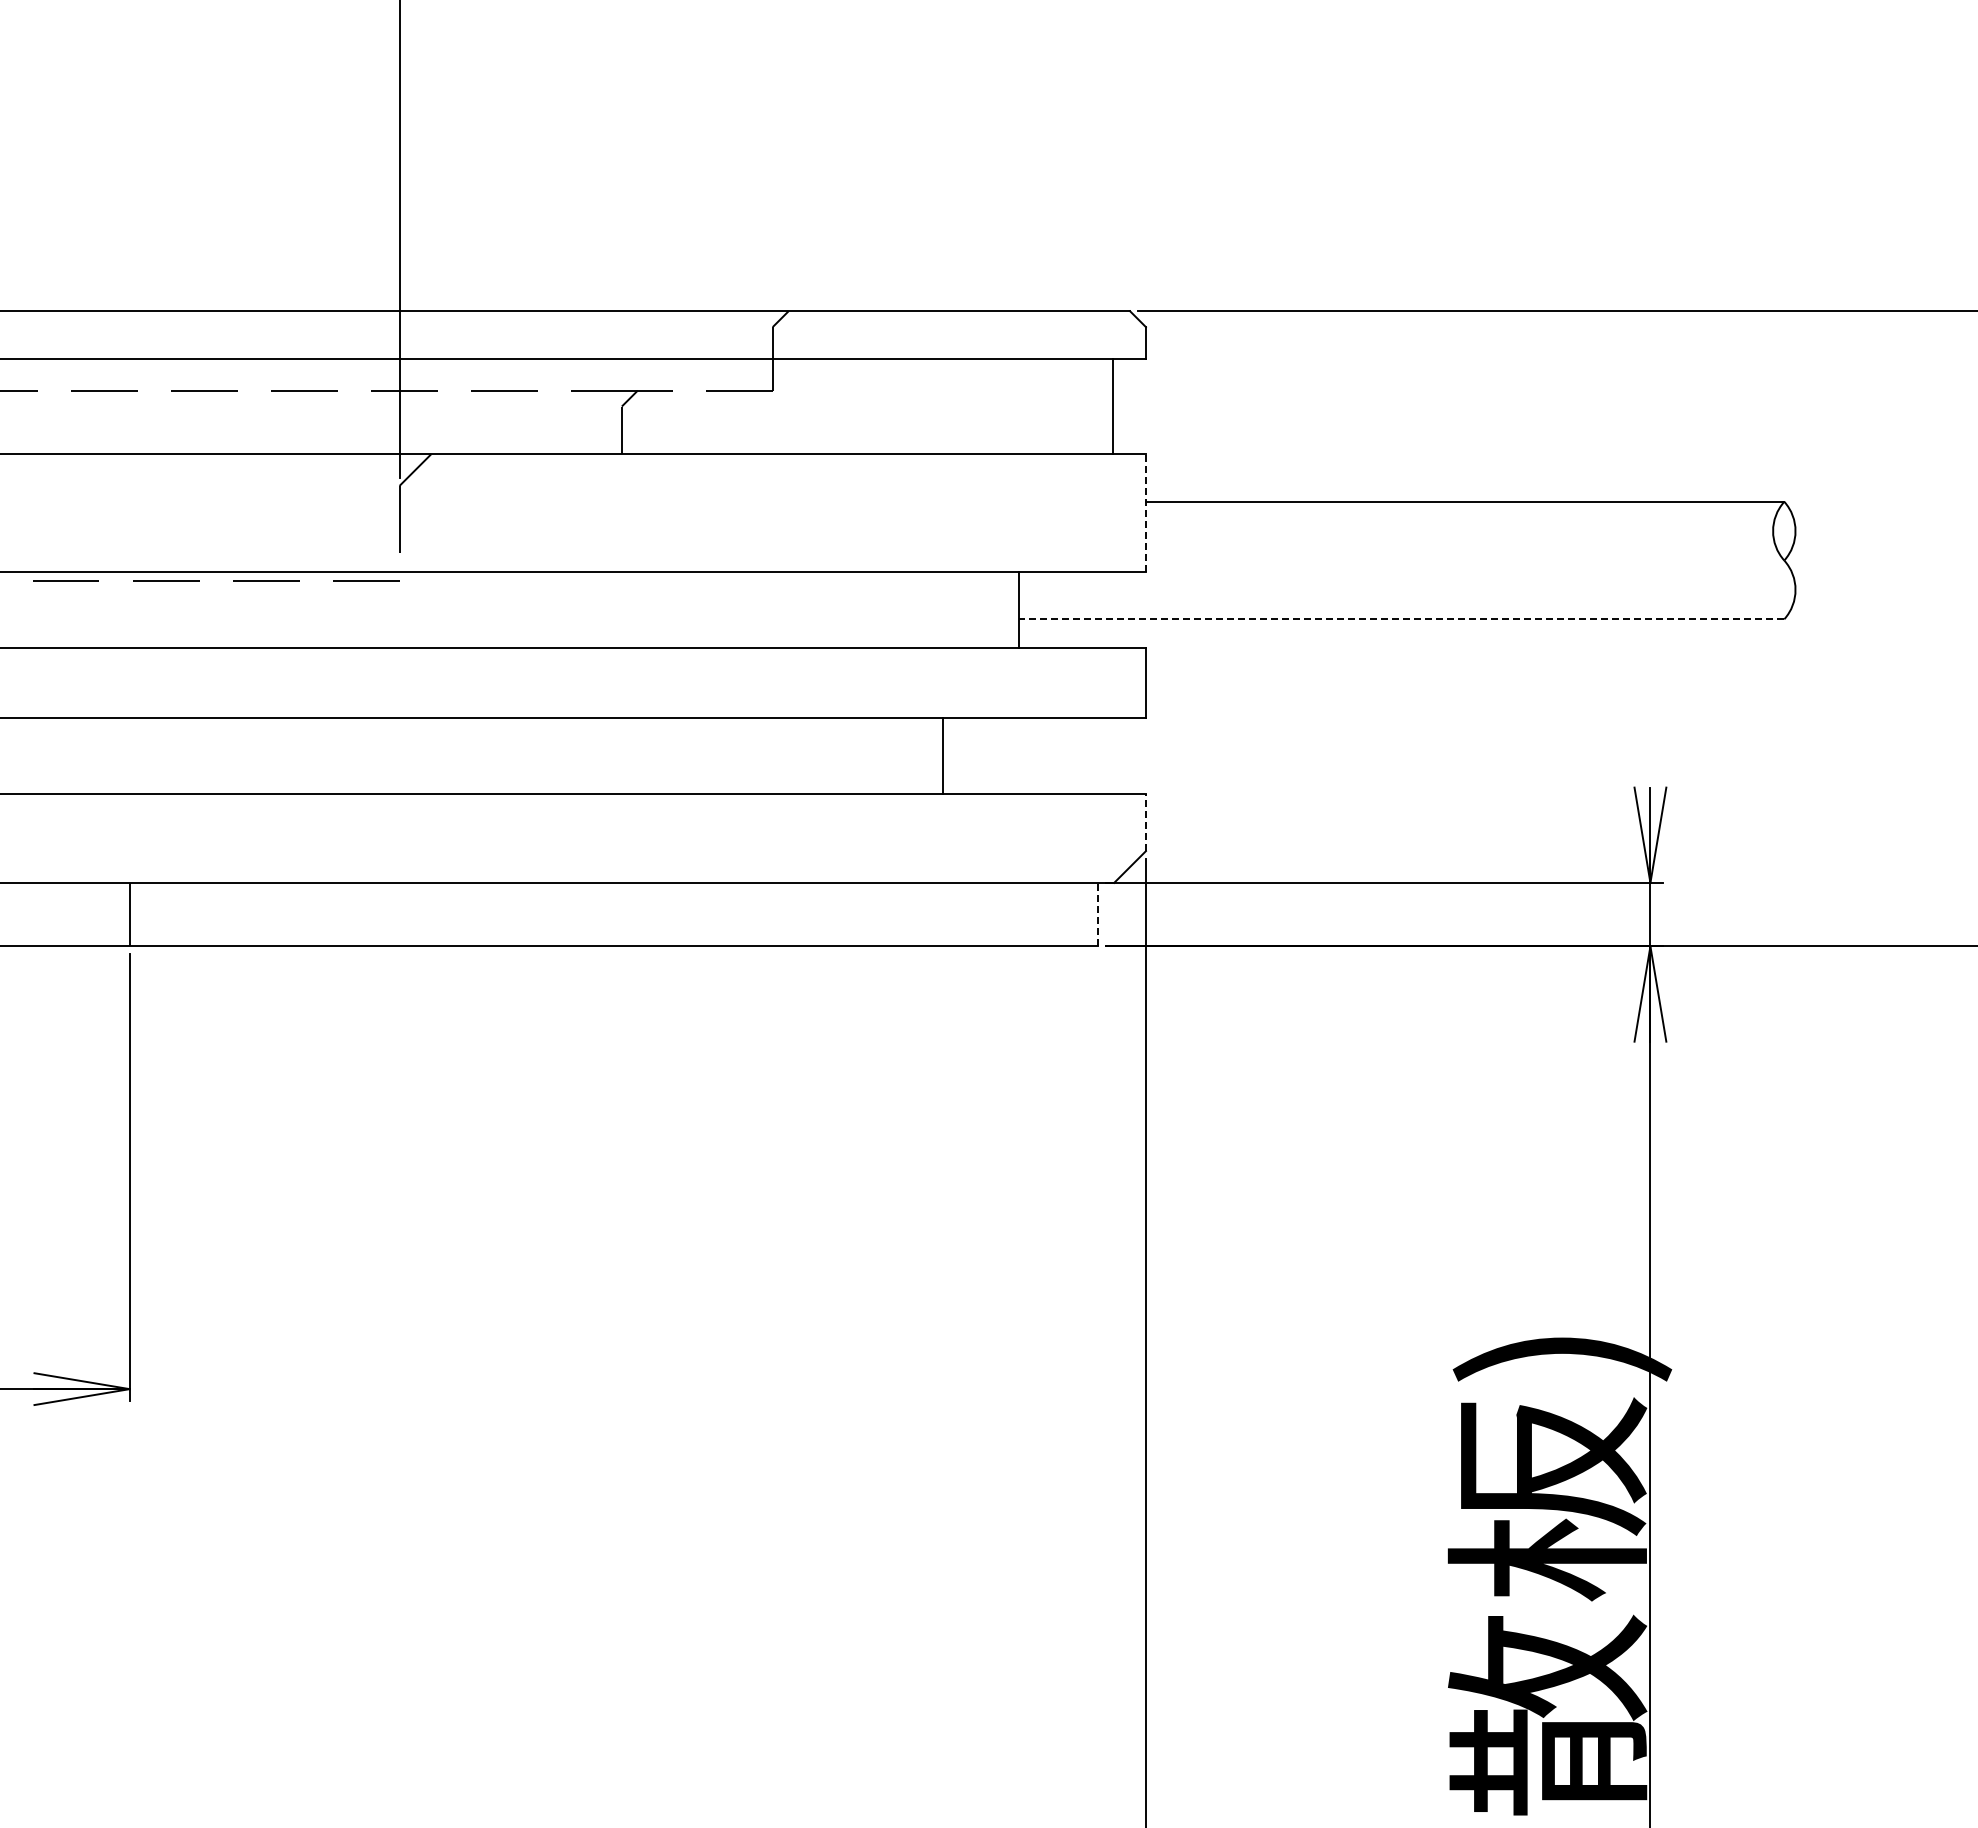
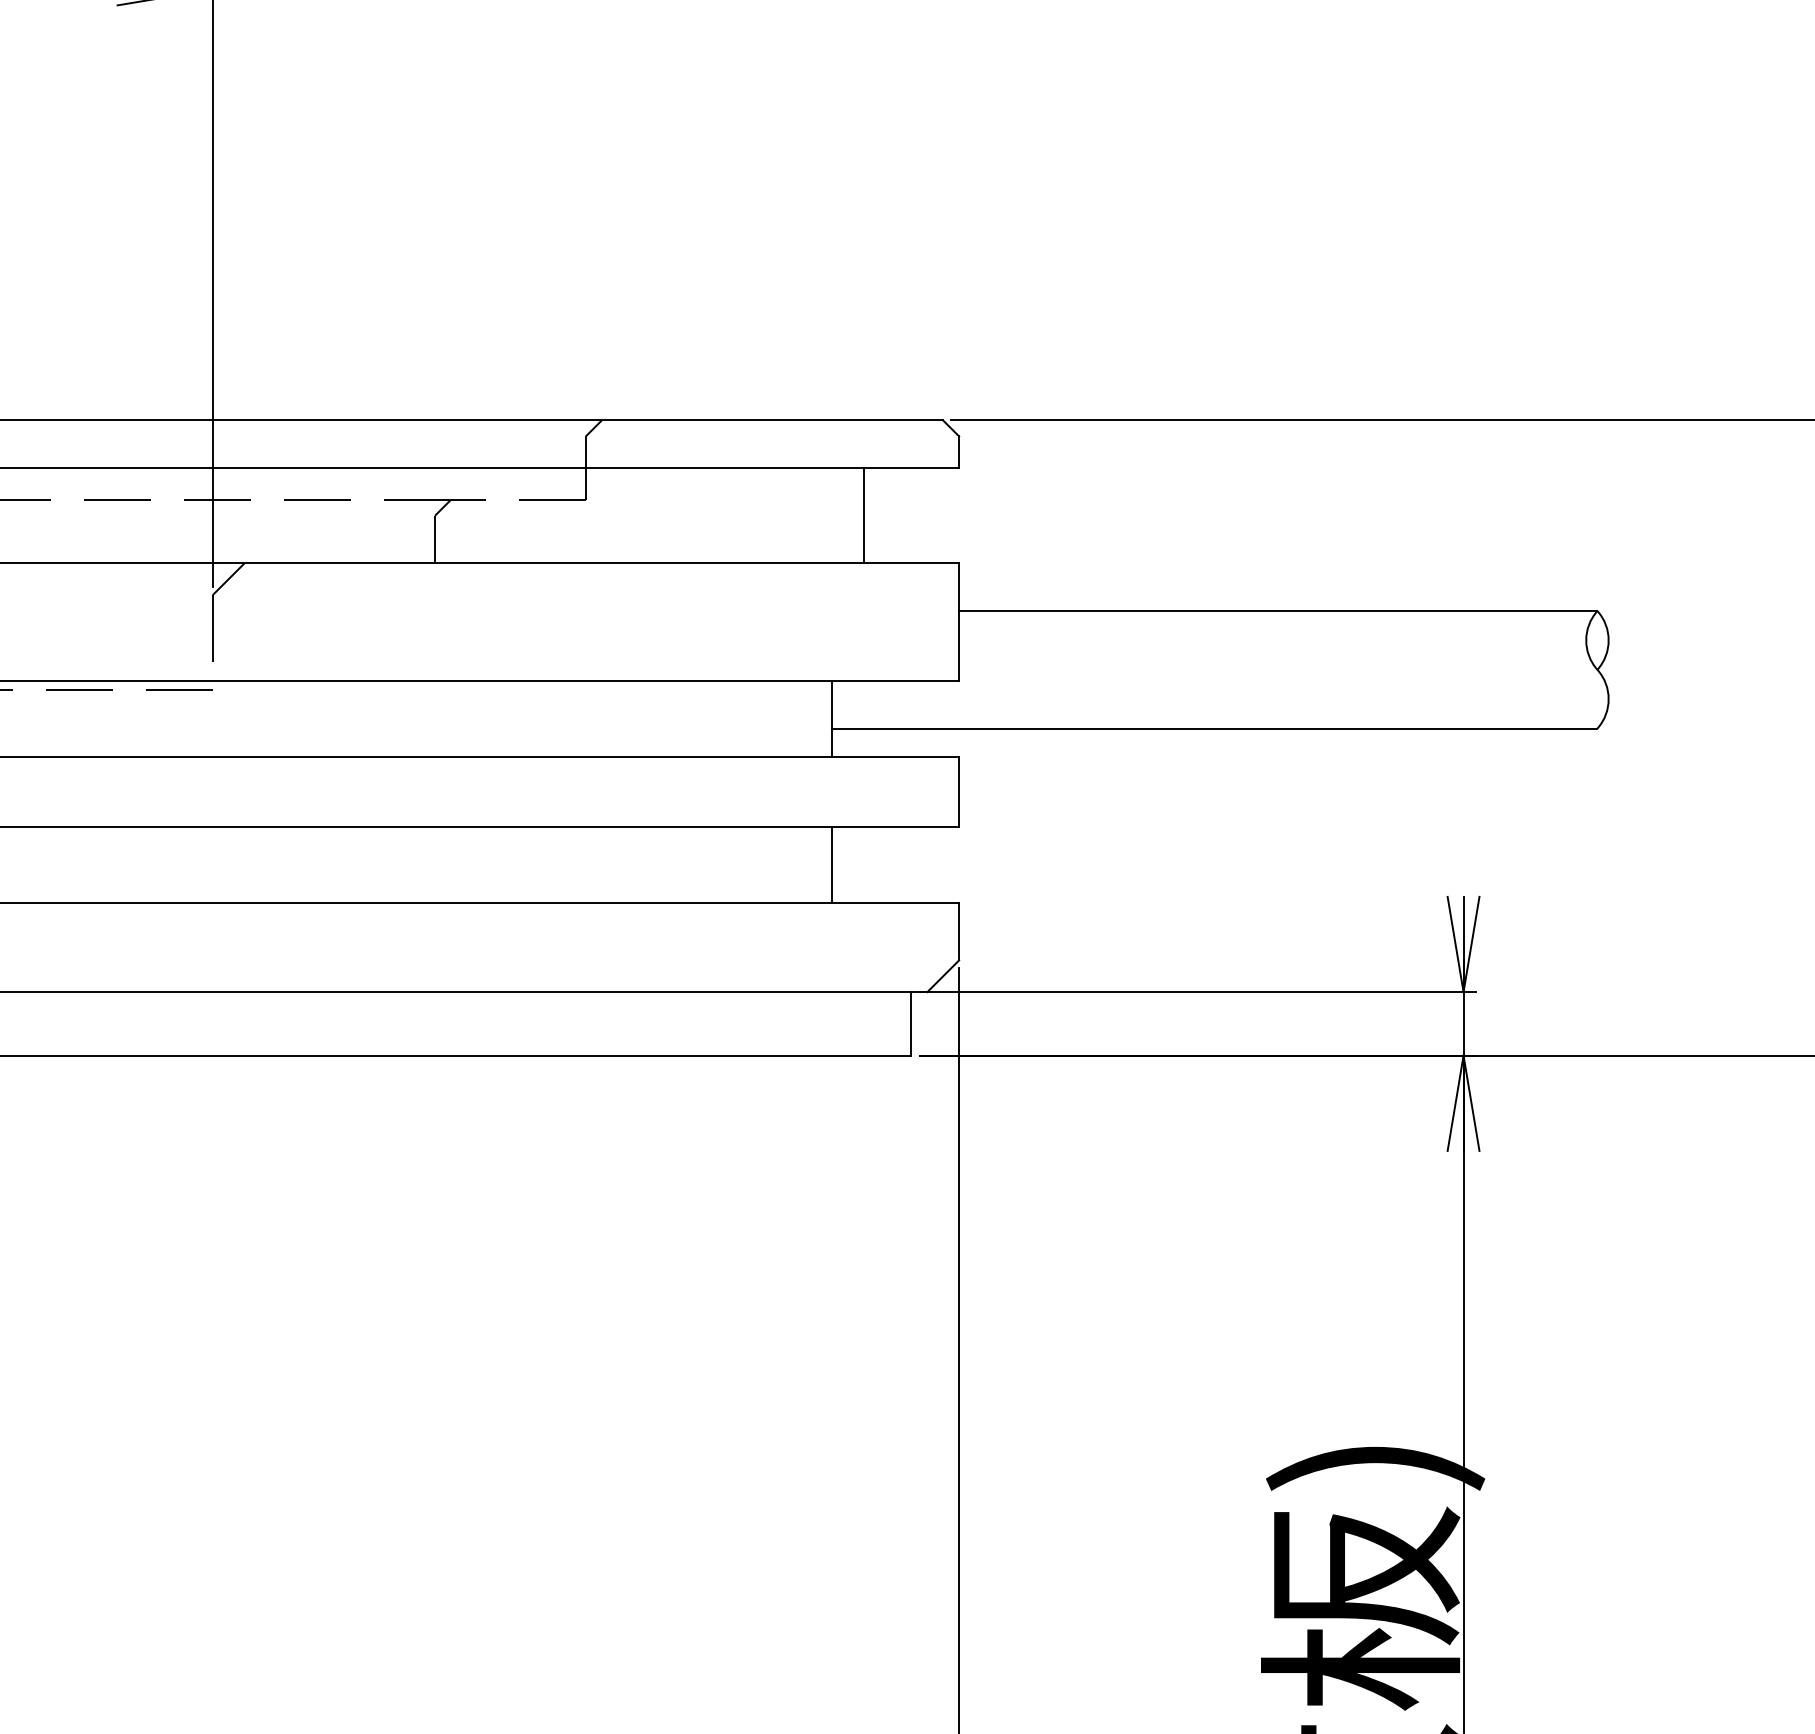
line: (1112, 406) -> (863, 515), moved
line: (1145, 512) -> (958, 621), dashed -> solid
line: (1401, 619) -> (1214, 728), dashed -> solid
line: (942, 755) -> (831, 864), moved
line: (1145, 822) -> (958, 931), dashed -> solid
line: (1098, 914) -> (911, 1023), dashed -> solid

